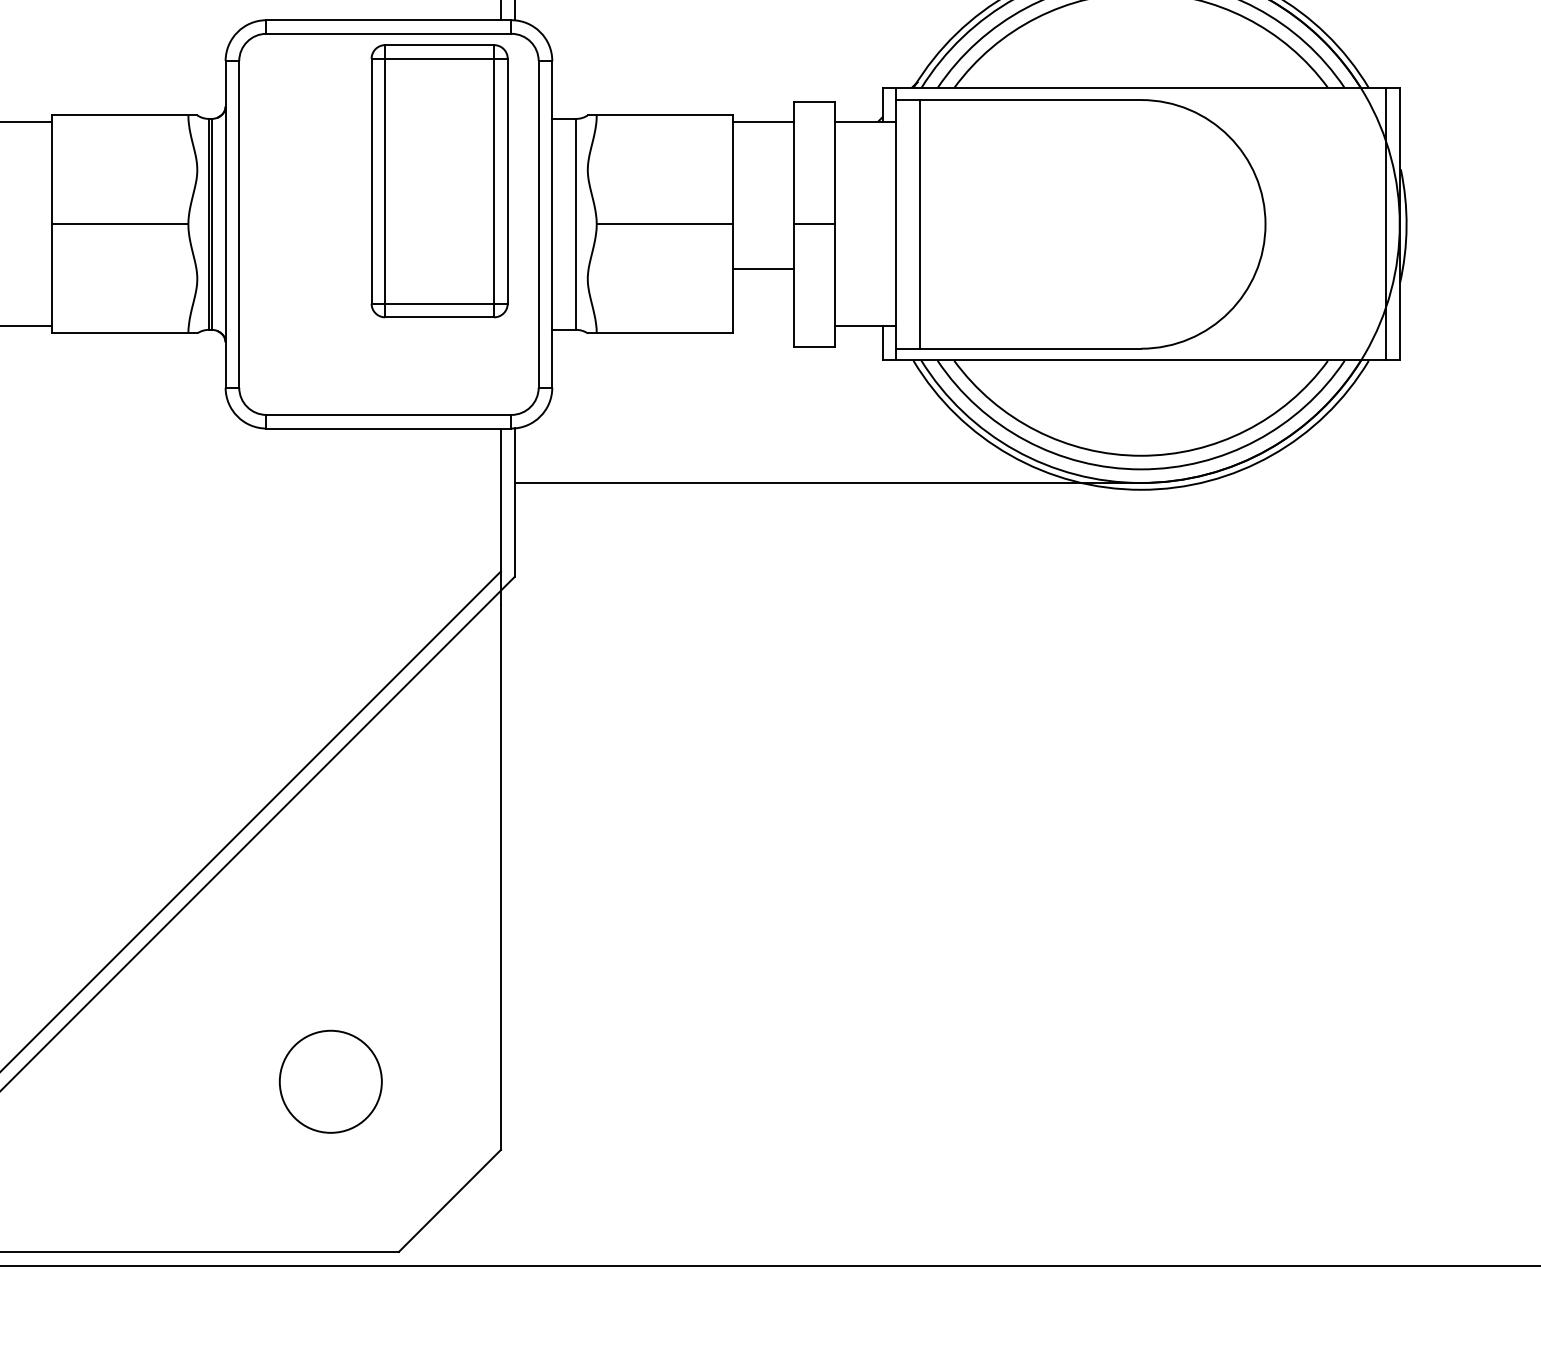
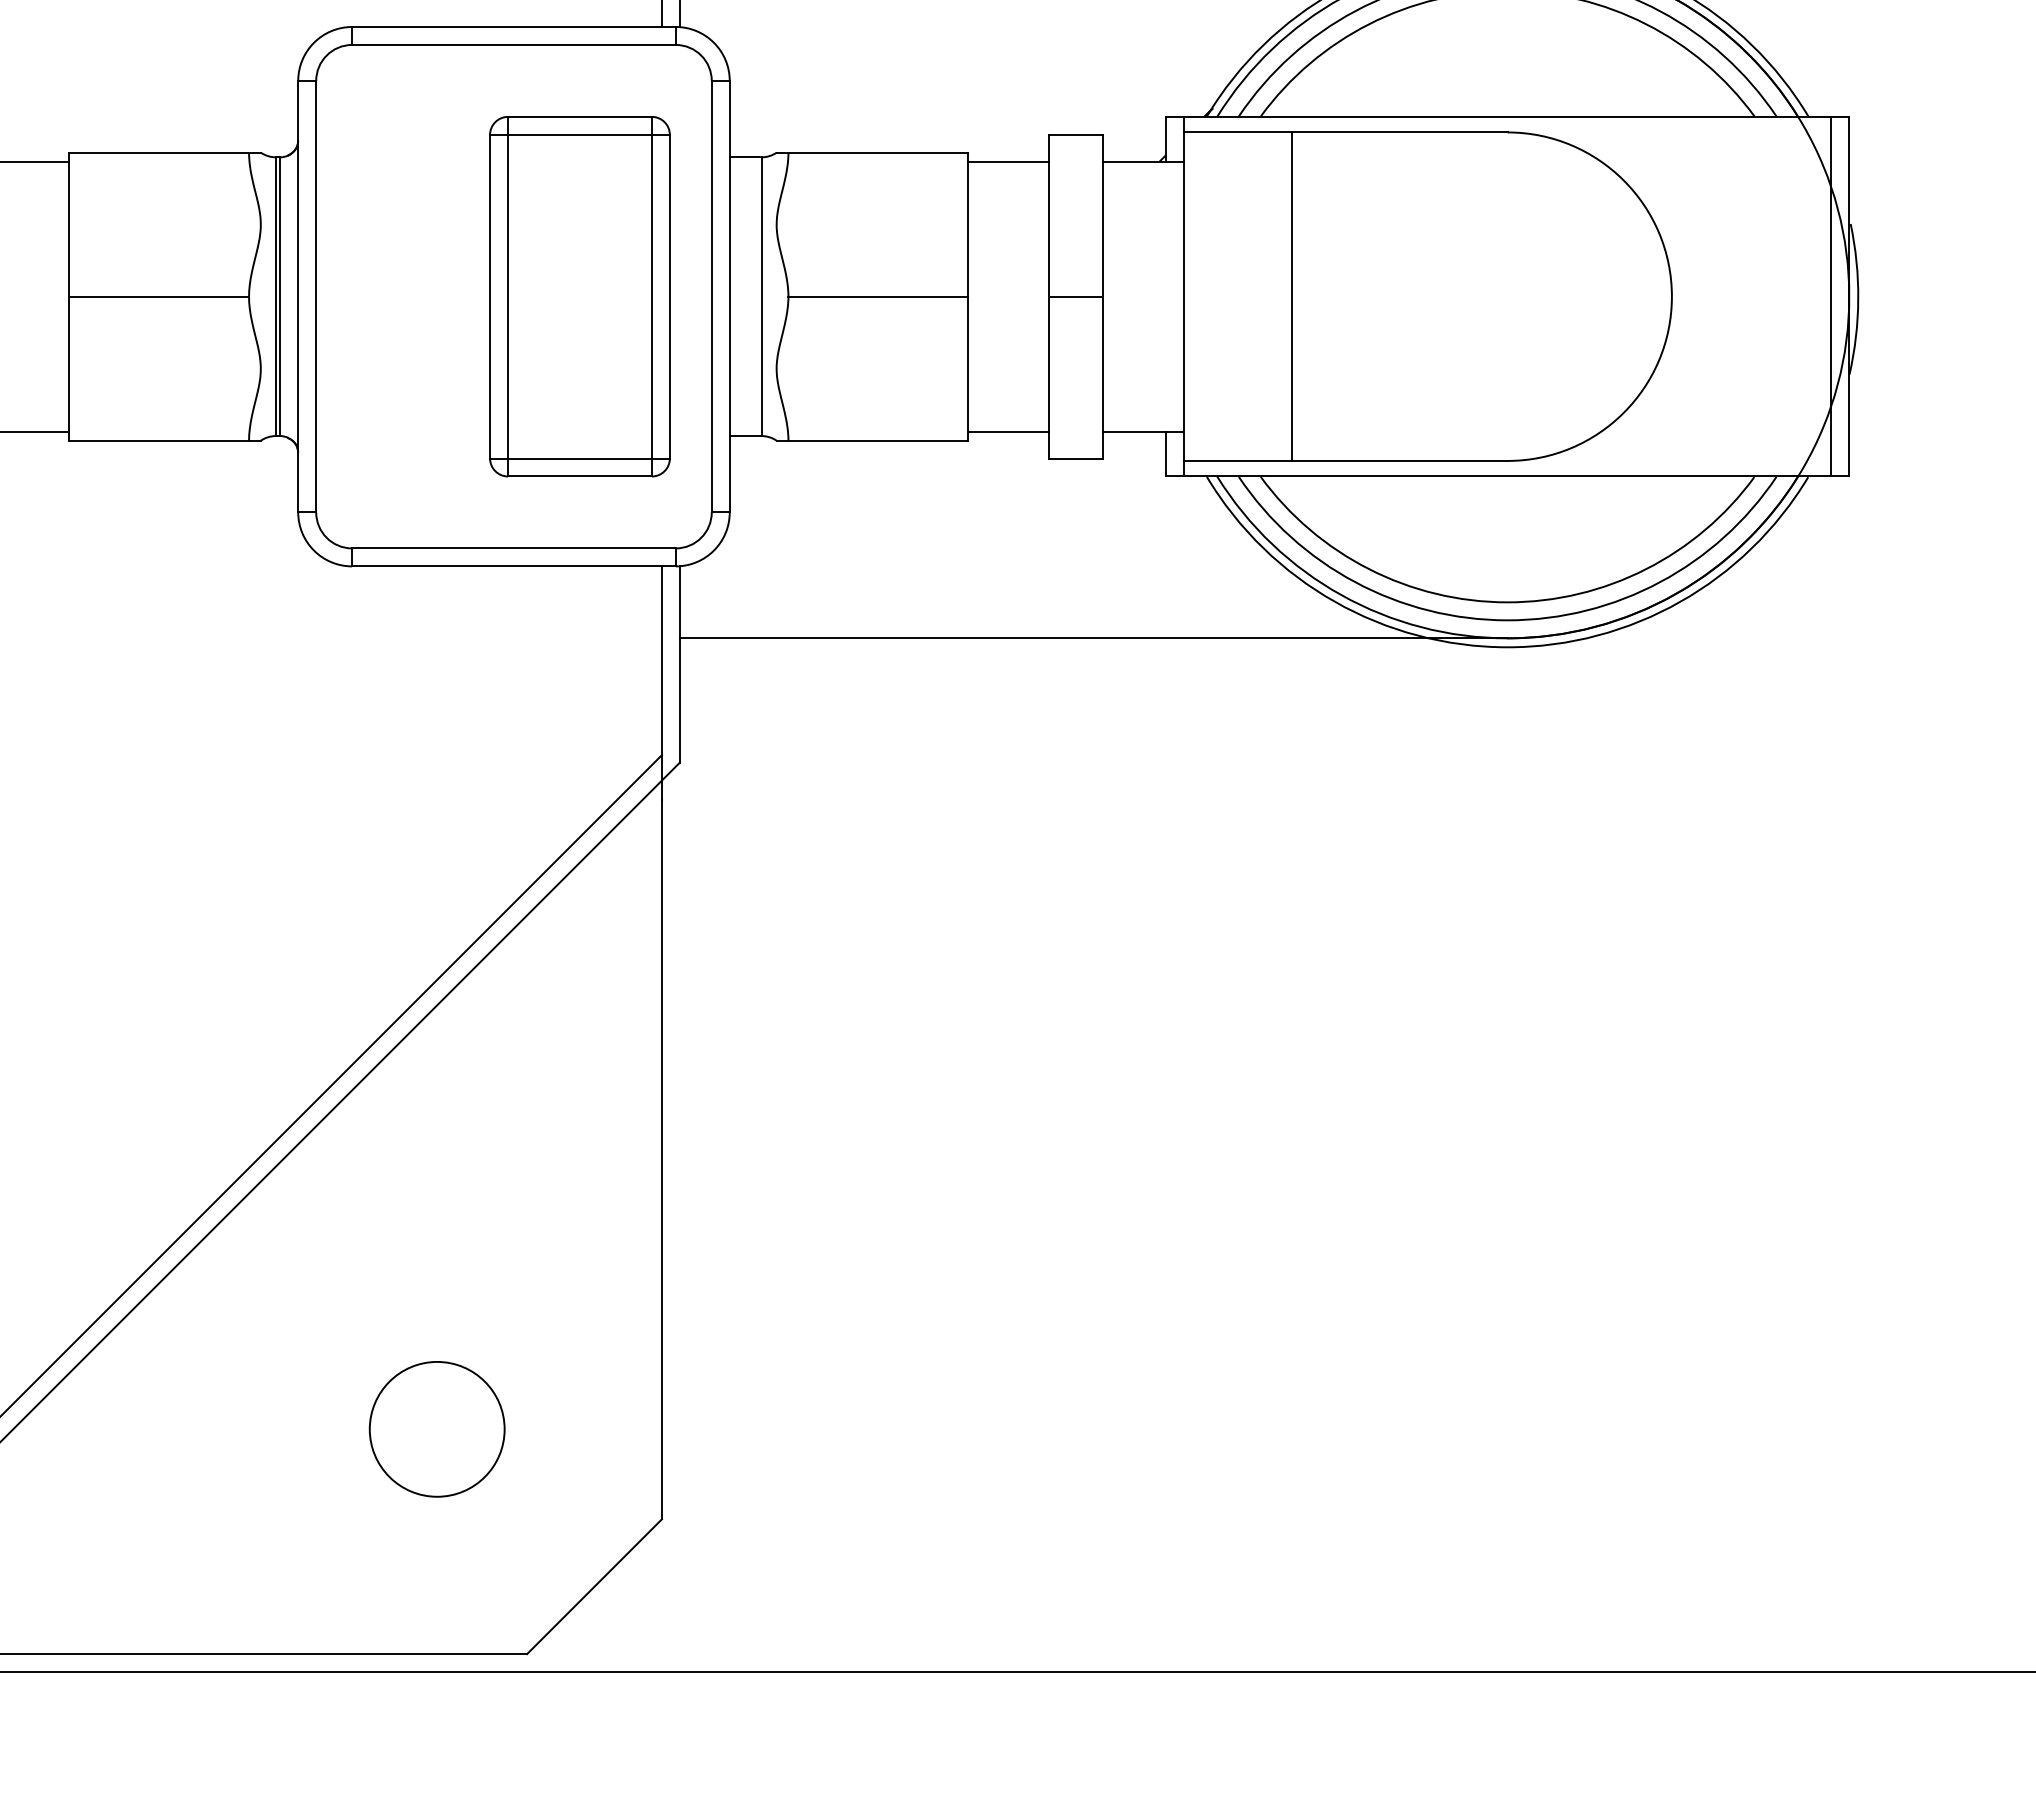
part: (439, 181) -> (579, 296), moved
line: (919, 224) -> (1291, 296), moved
line: (763, 268) -> (1008, 431), moved

